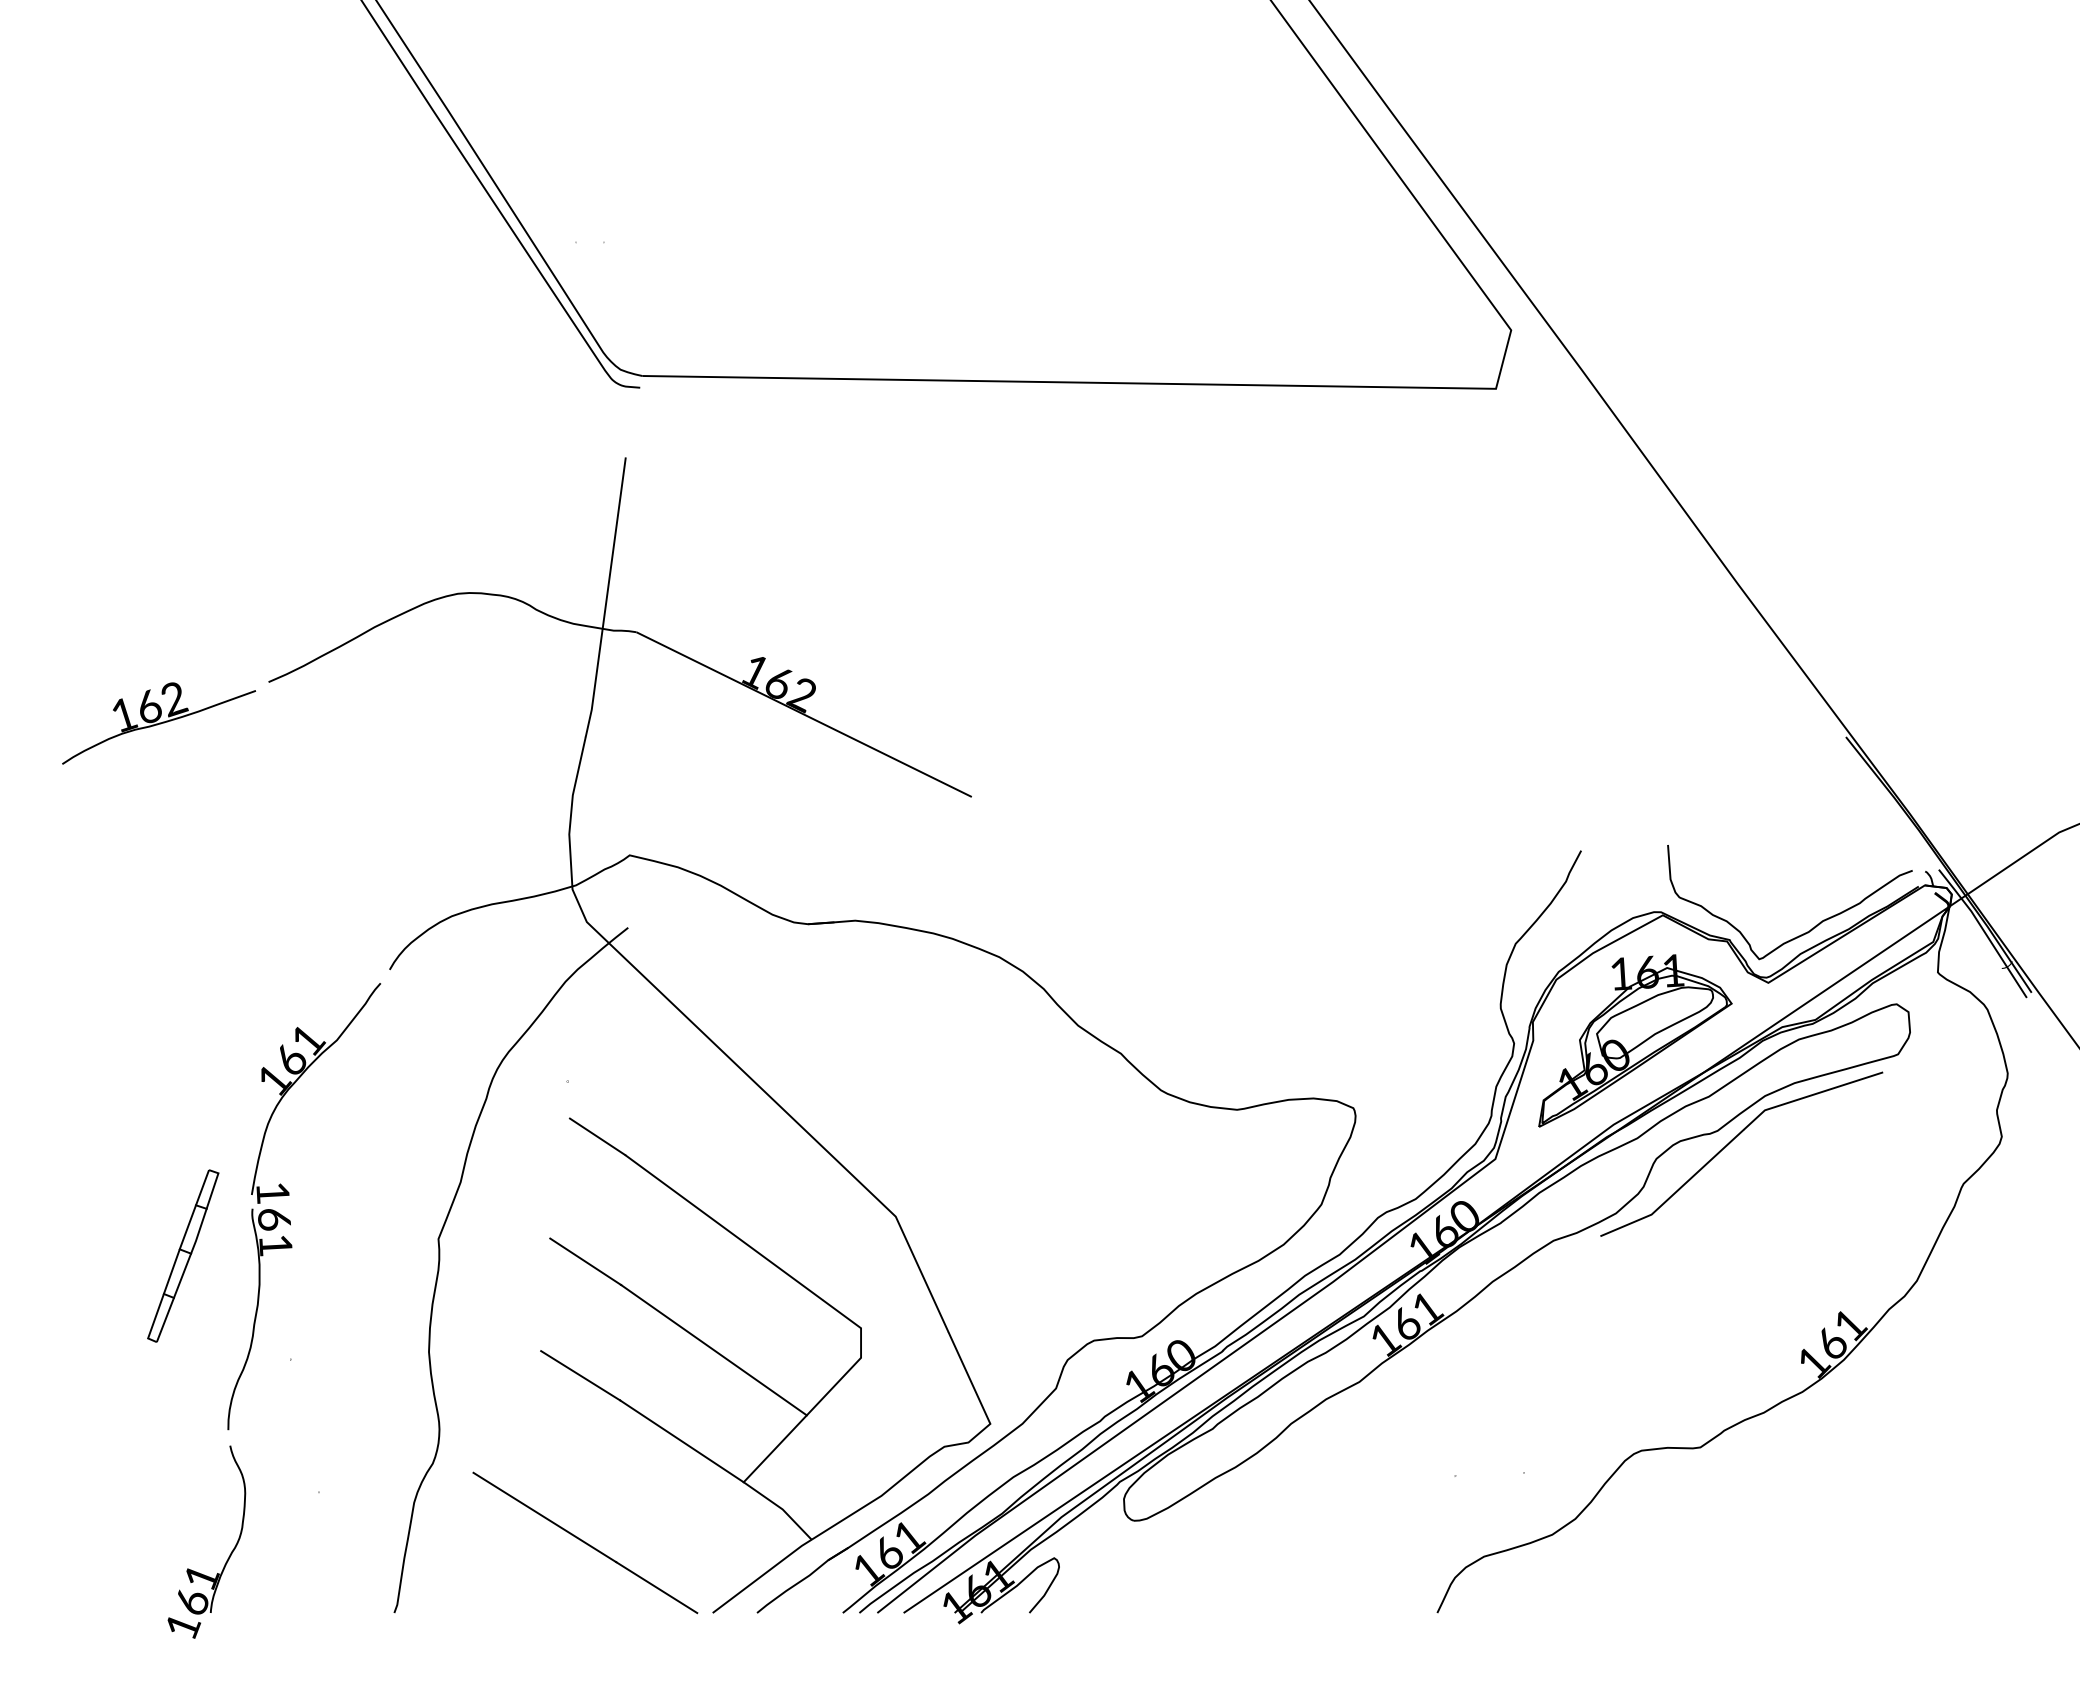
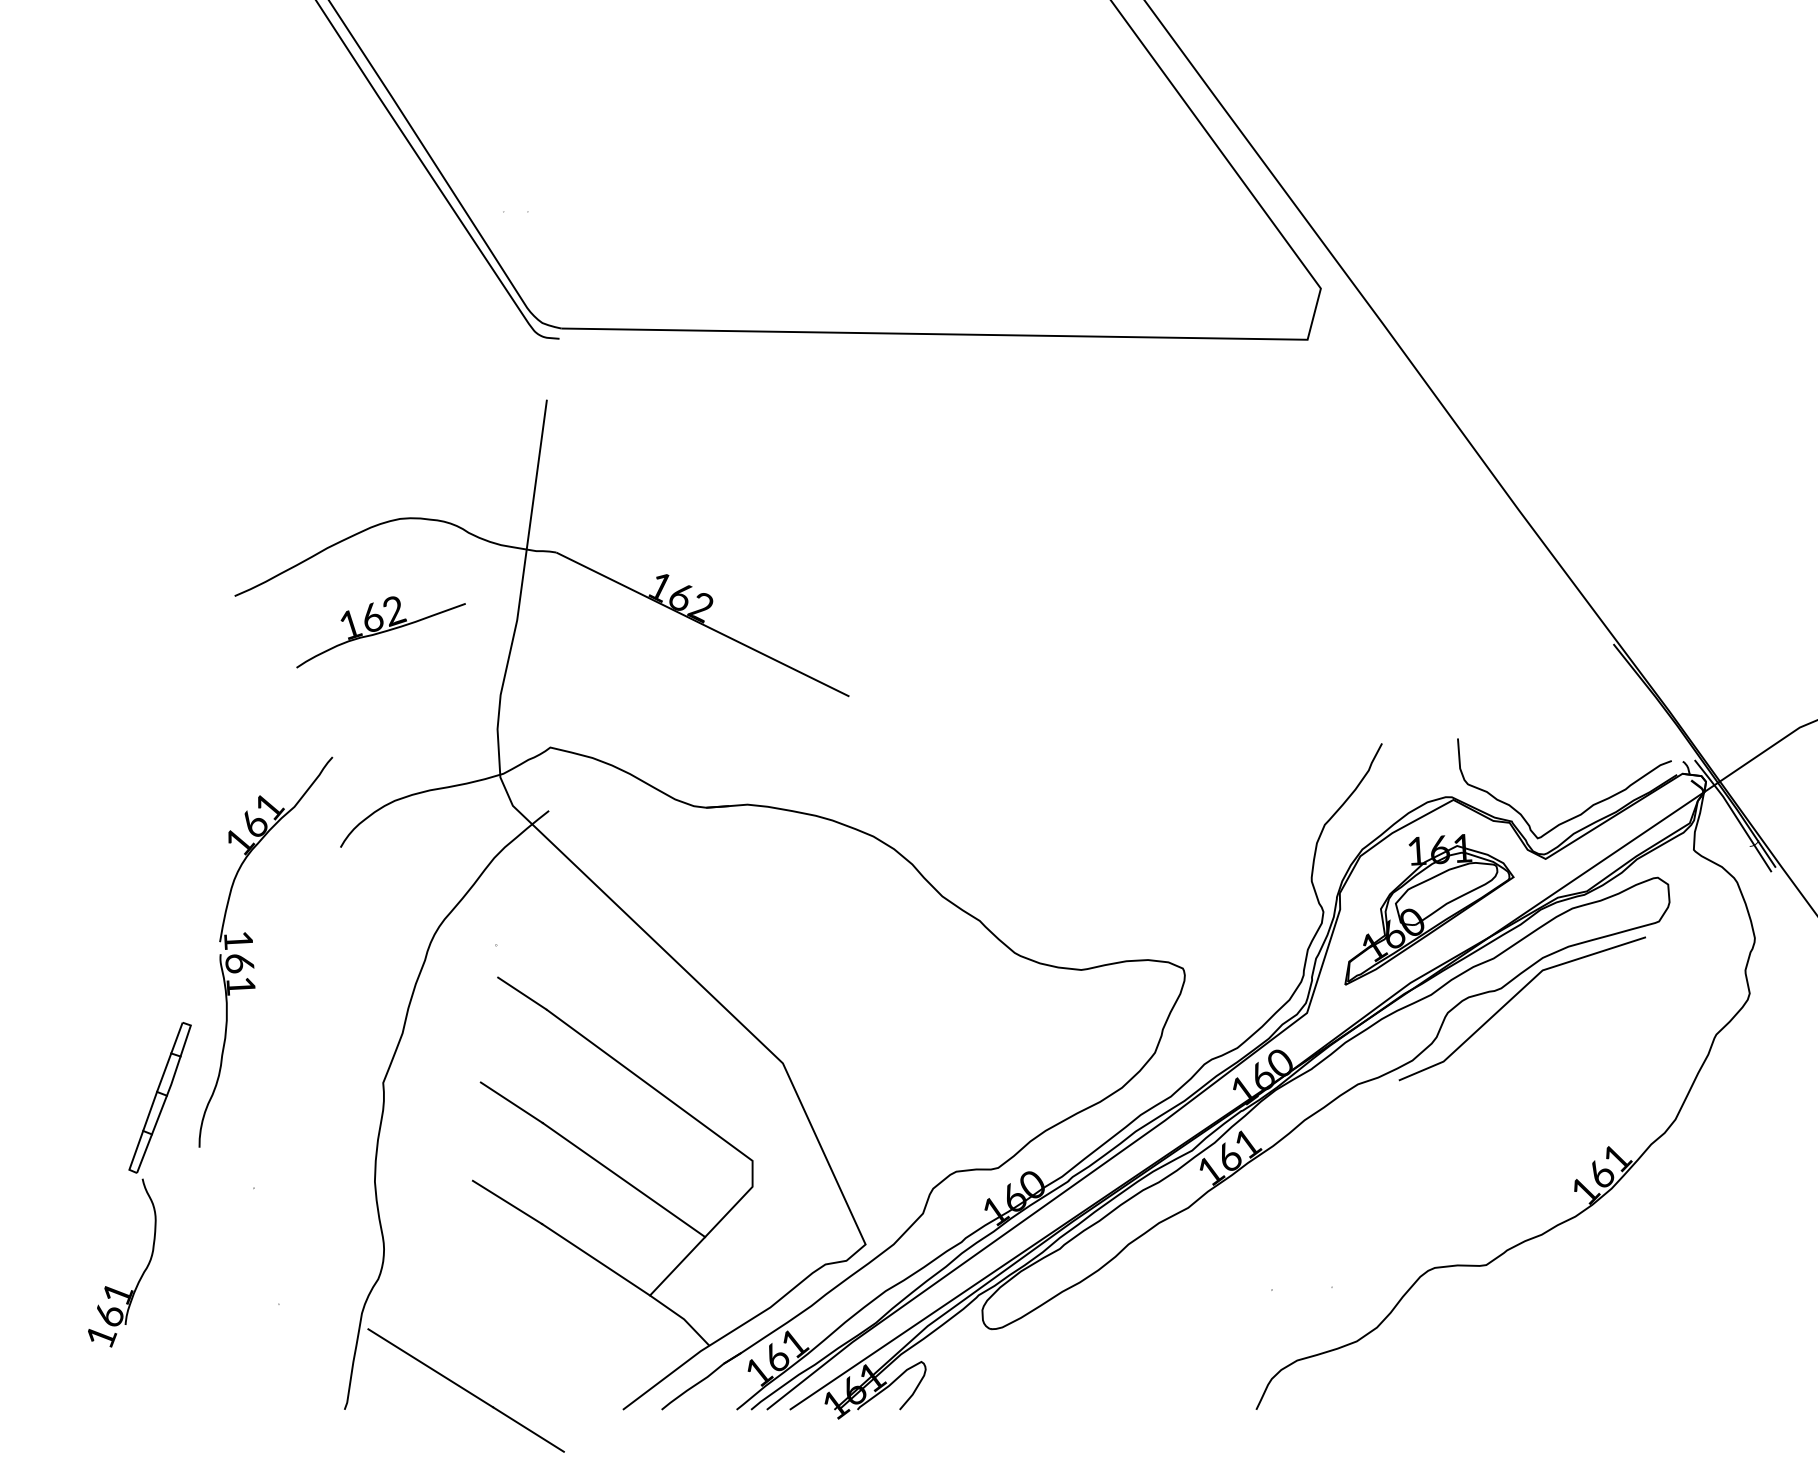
part: (158, 723) -> (380, 632), moved
part: (289, 1195) -> (252, 942), moved
line: (585, 1542) -> (466, 1390), moved
part: (229, 1554) -> (141, 1273), moved

